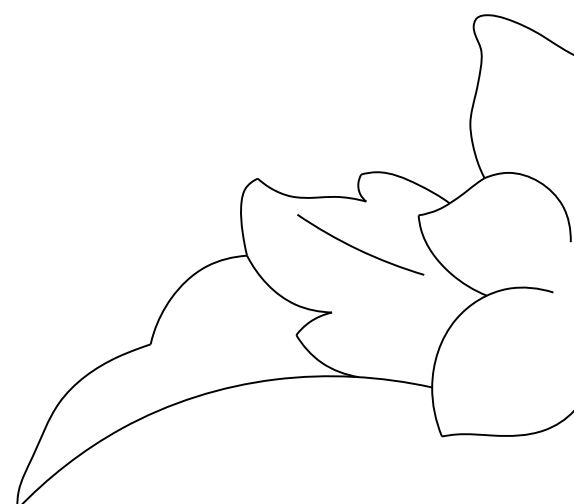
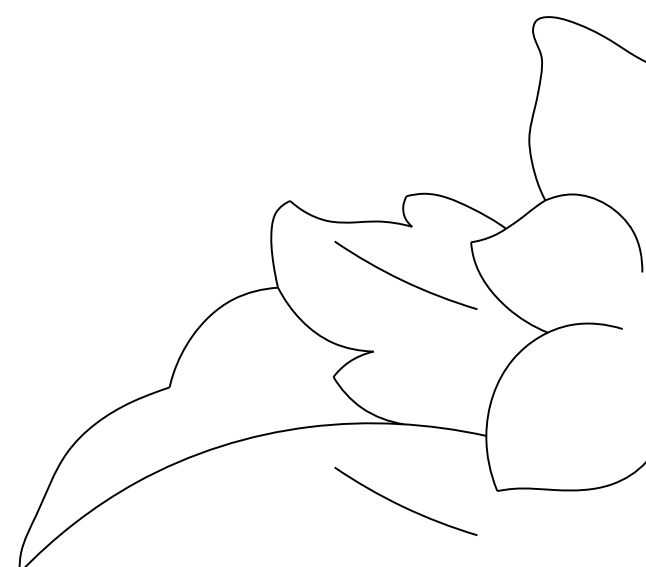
curve: (358, 449) -> (403, 505), added

